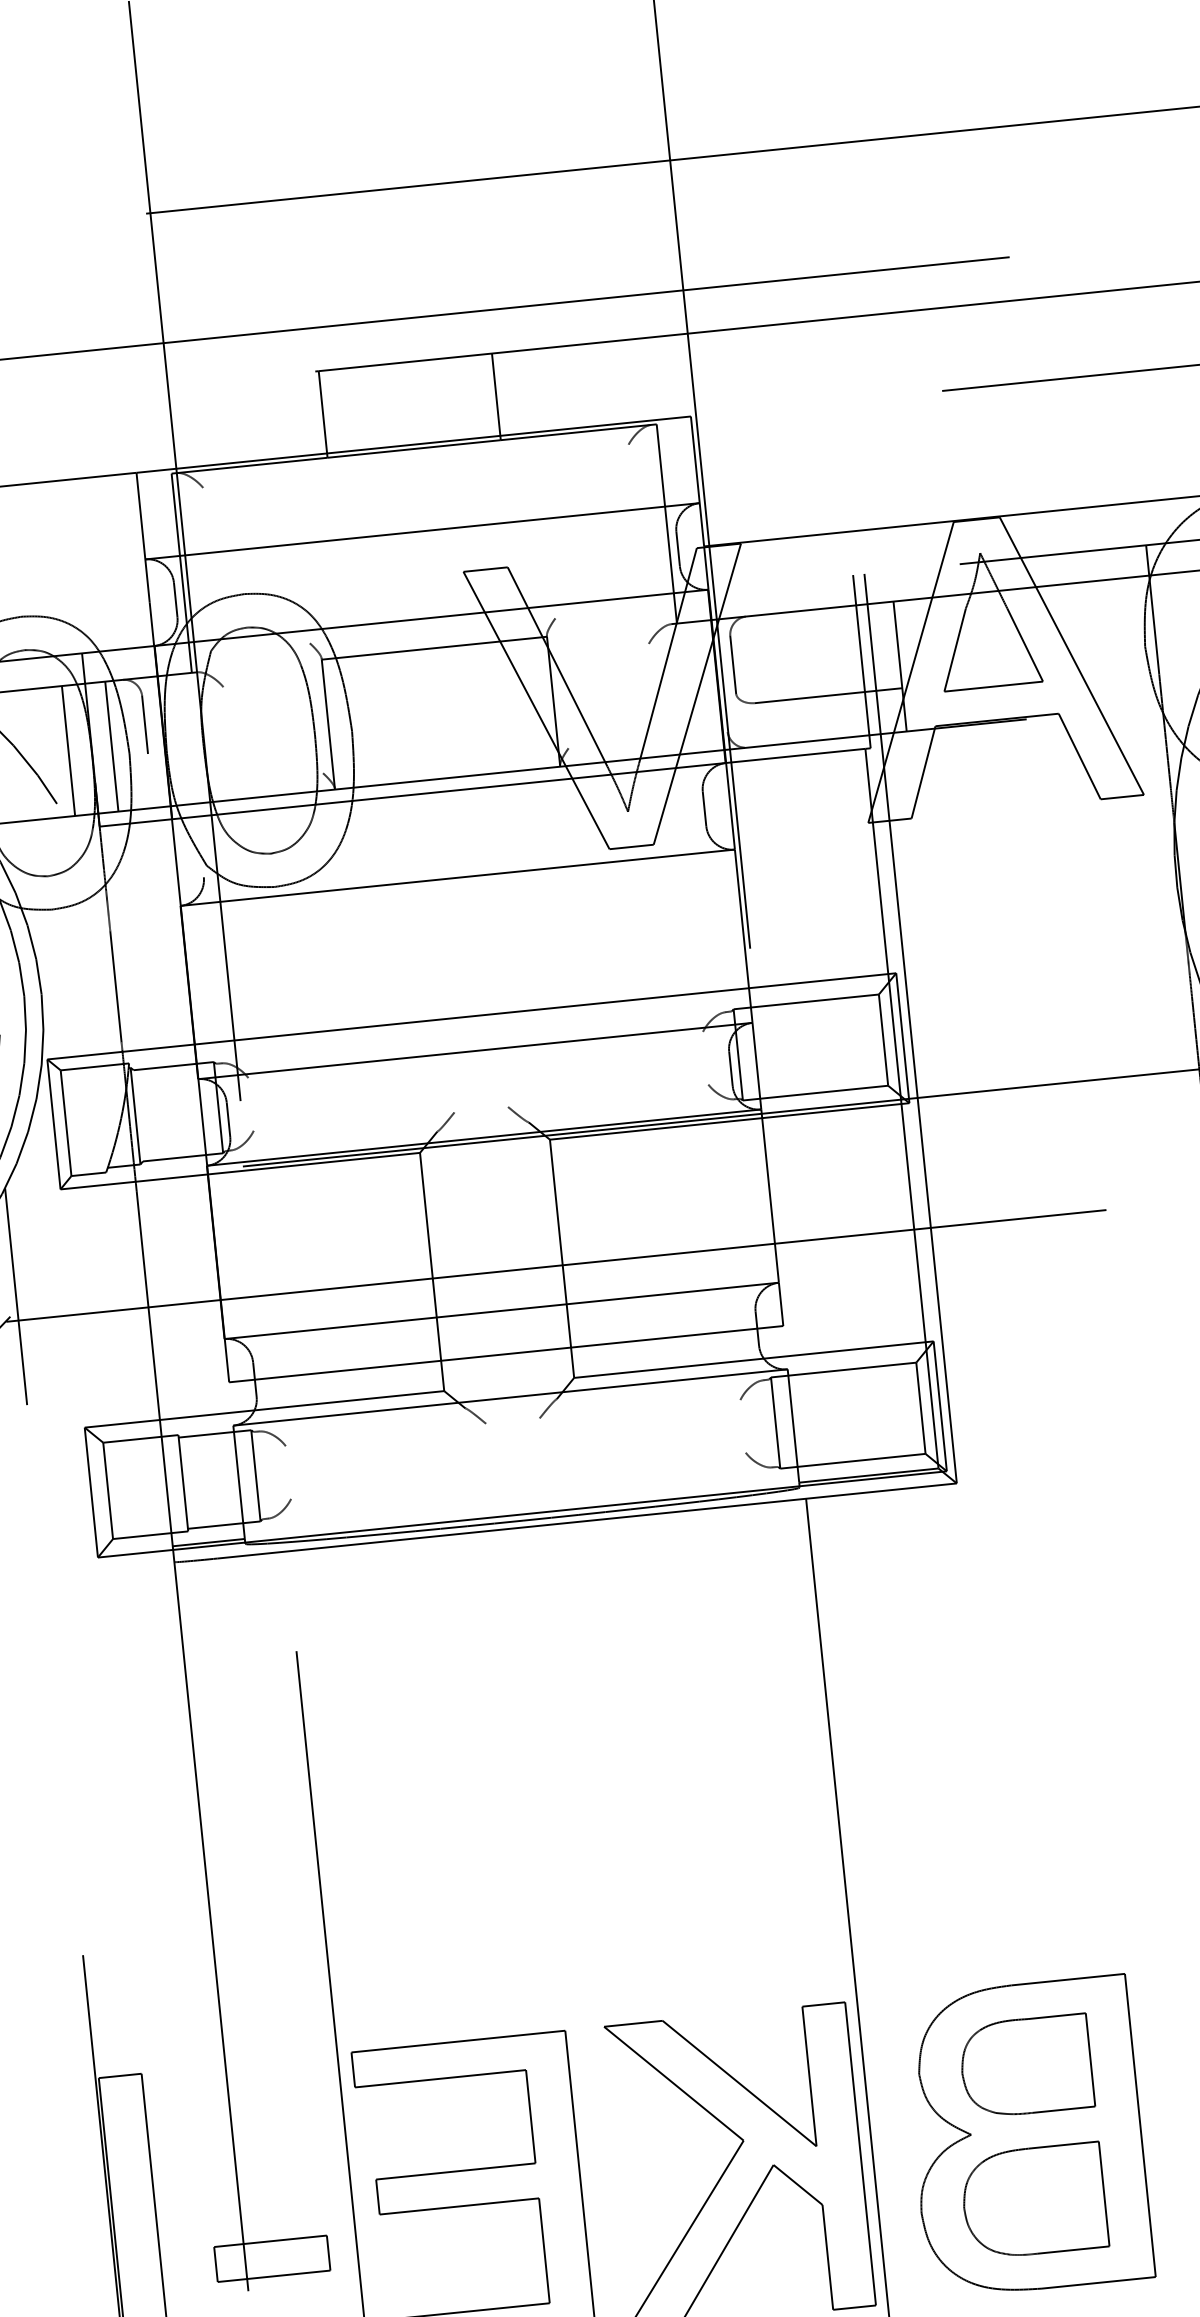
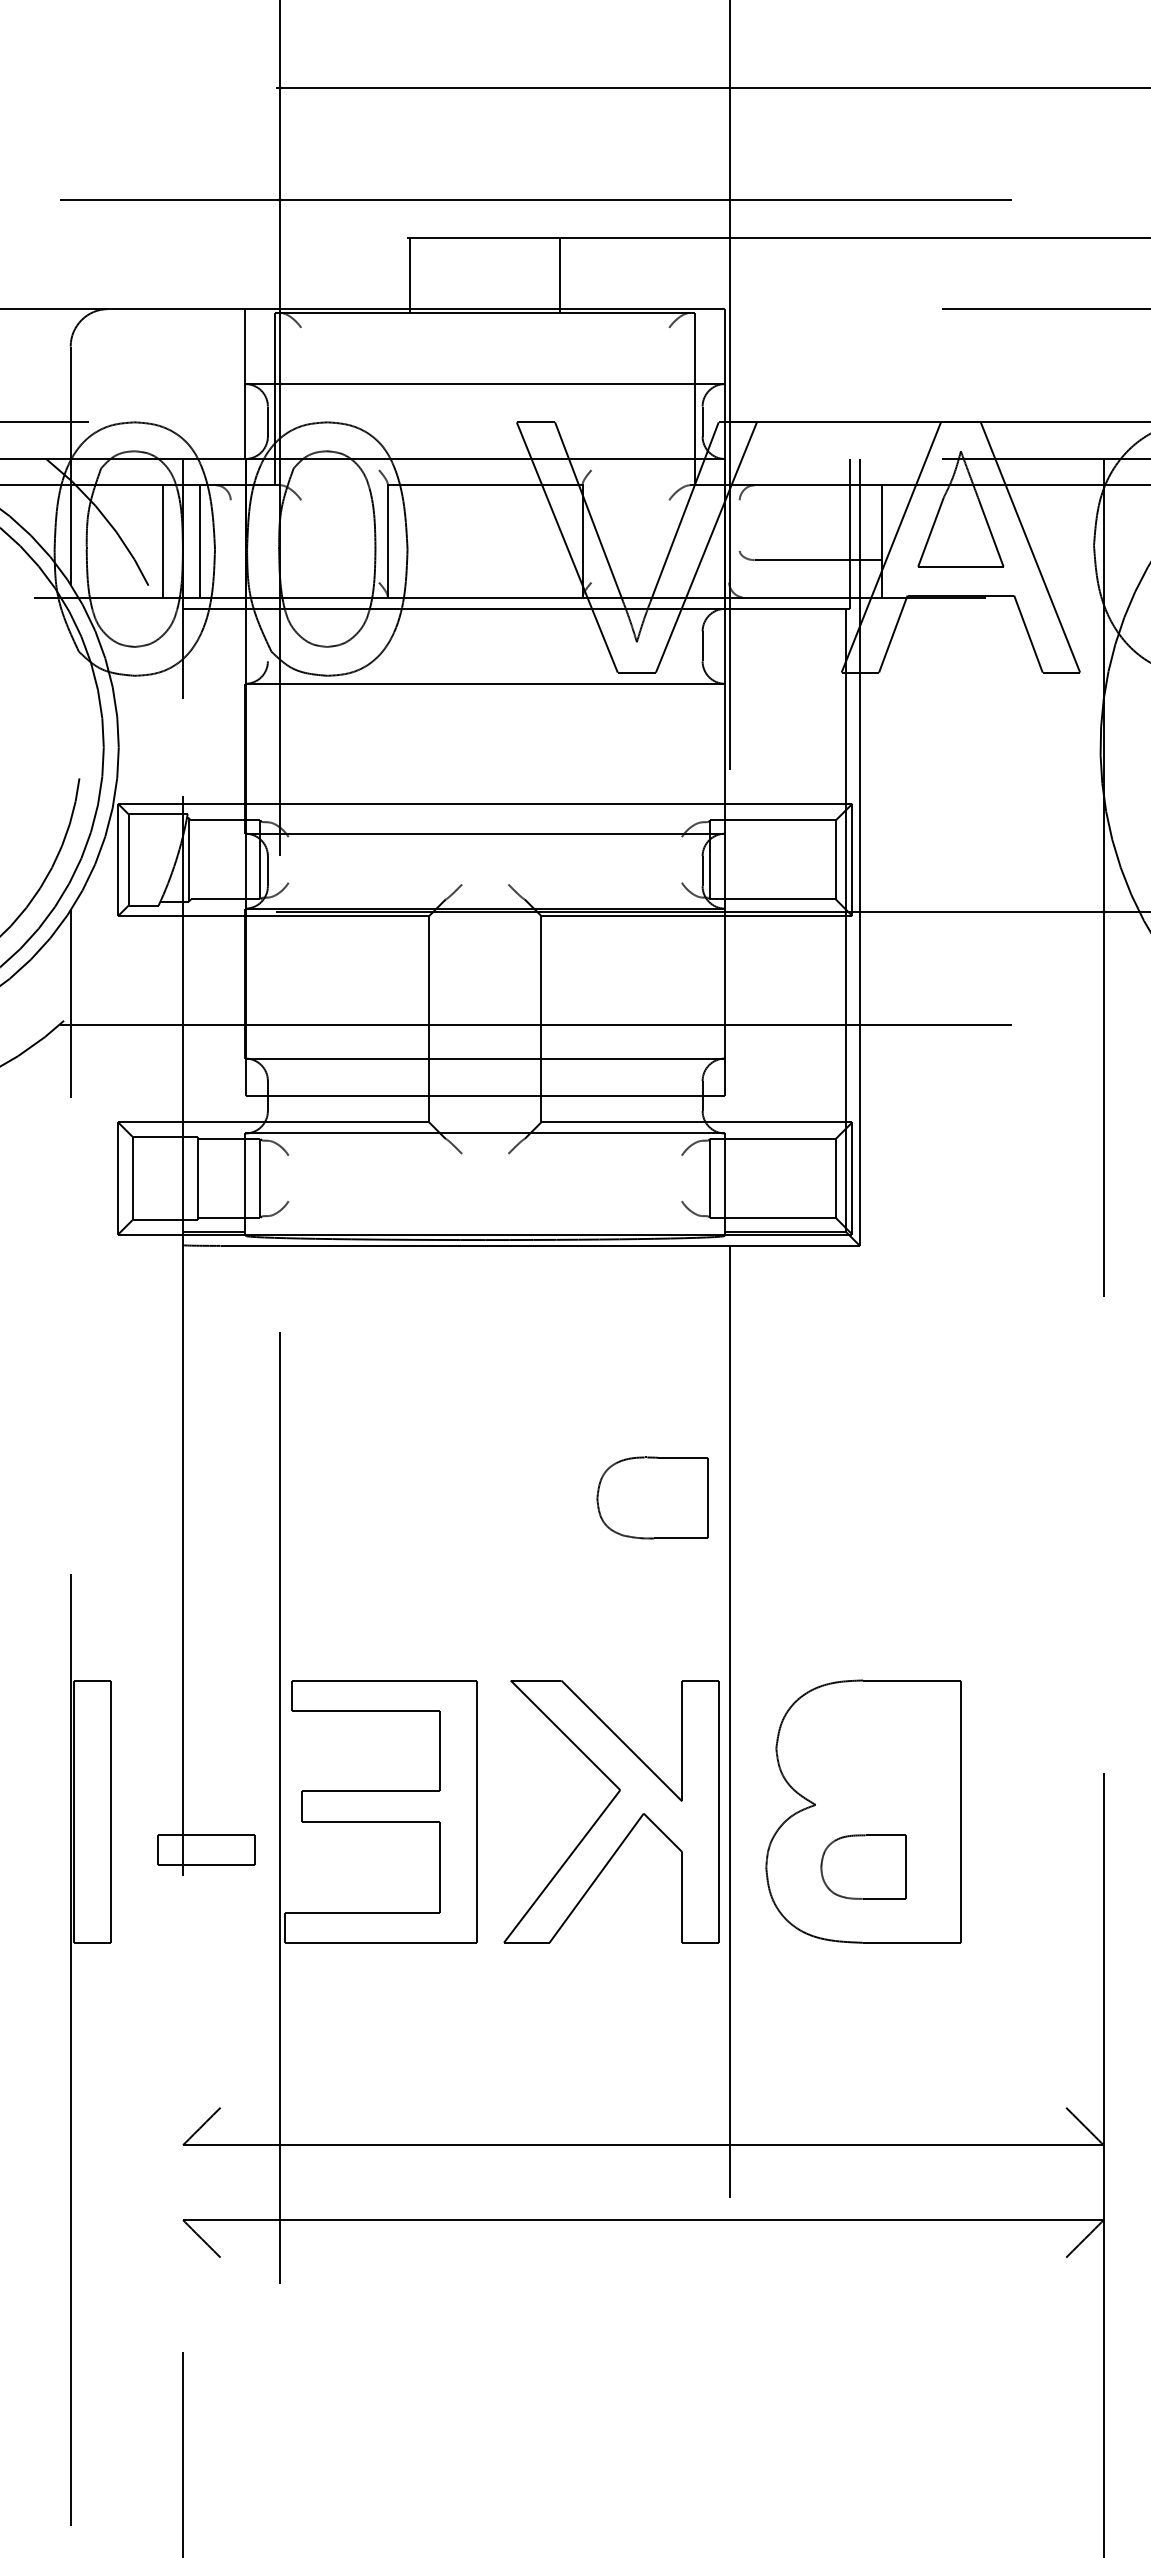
line: (732, 664) -> (739, 525), removed
line: (144, 724) -> (230, 525), removed
line: (116, 986) -> (183, 747), removed
part: (1025, 2065) -> (652, 1497), moved
part: (1033, 2200) -> (863, 1866), size x0.7

